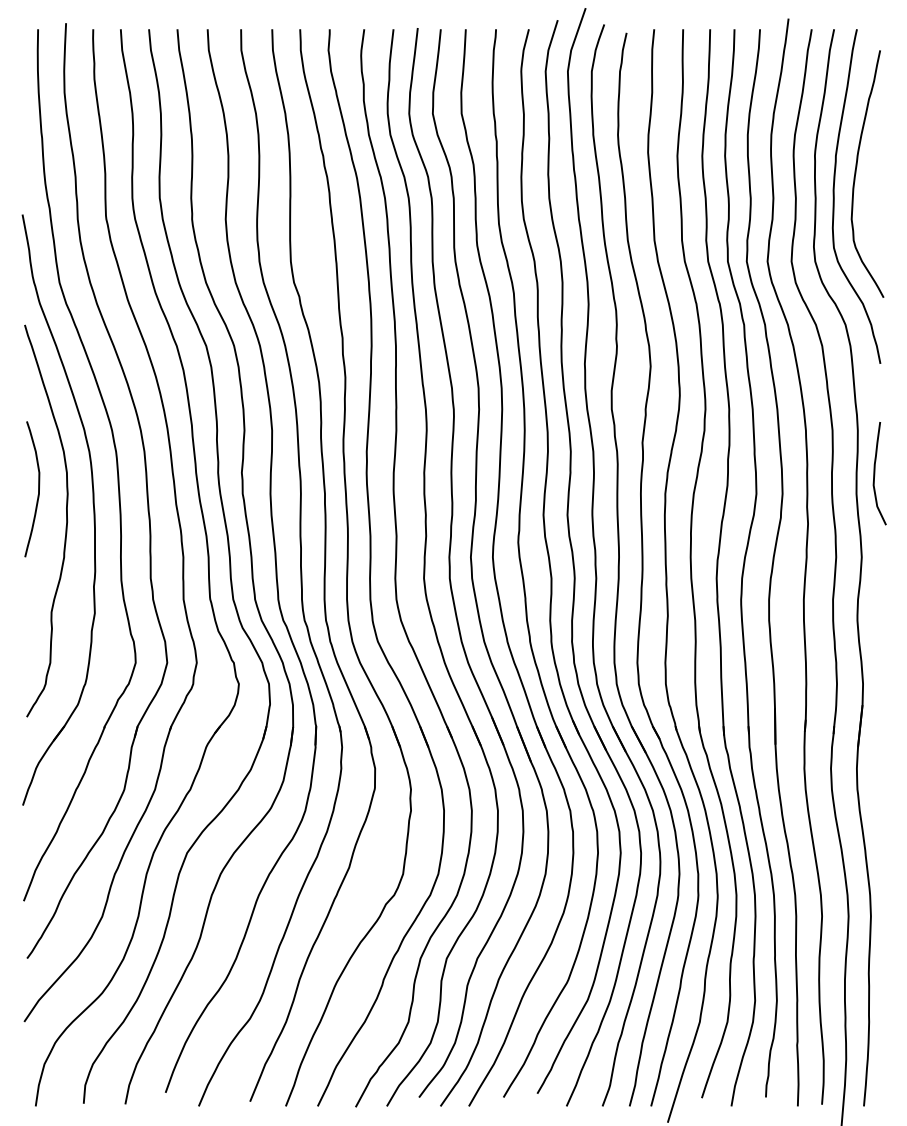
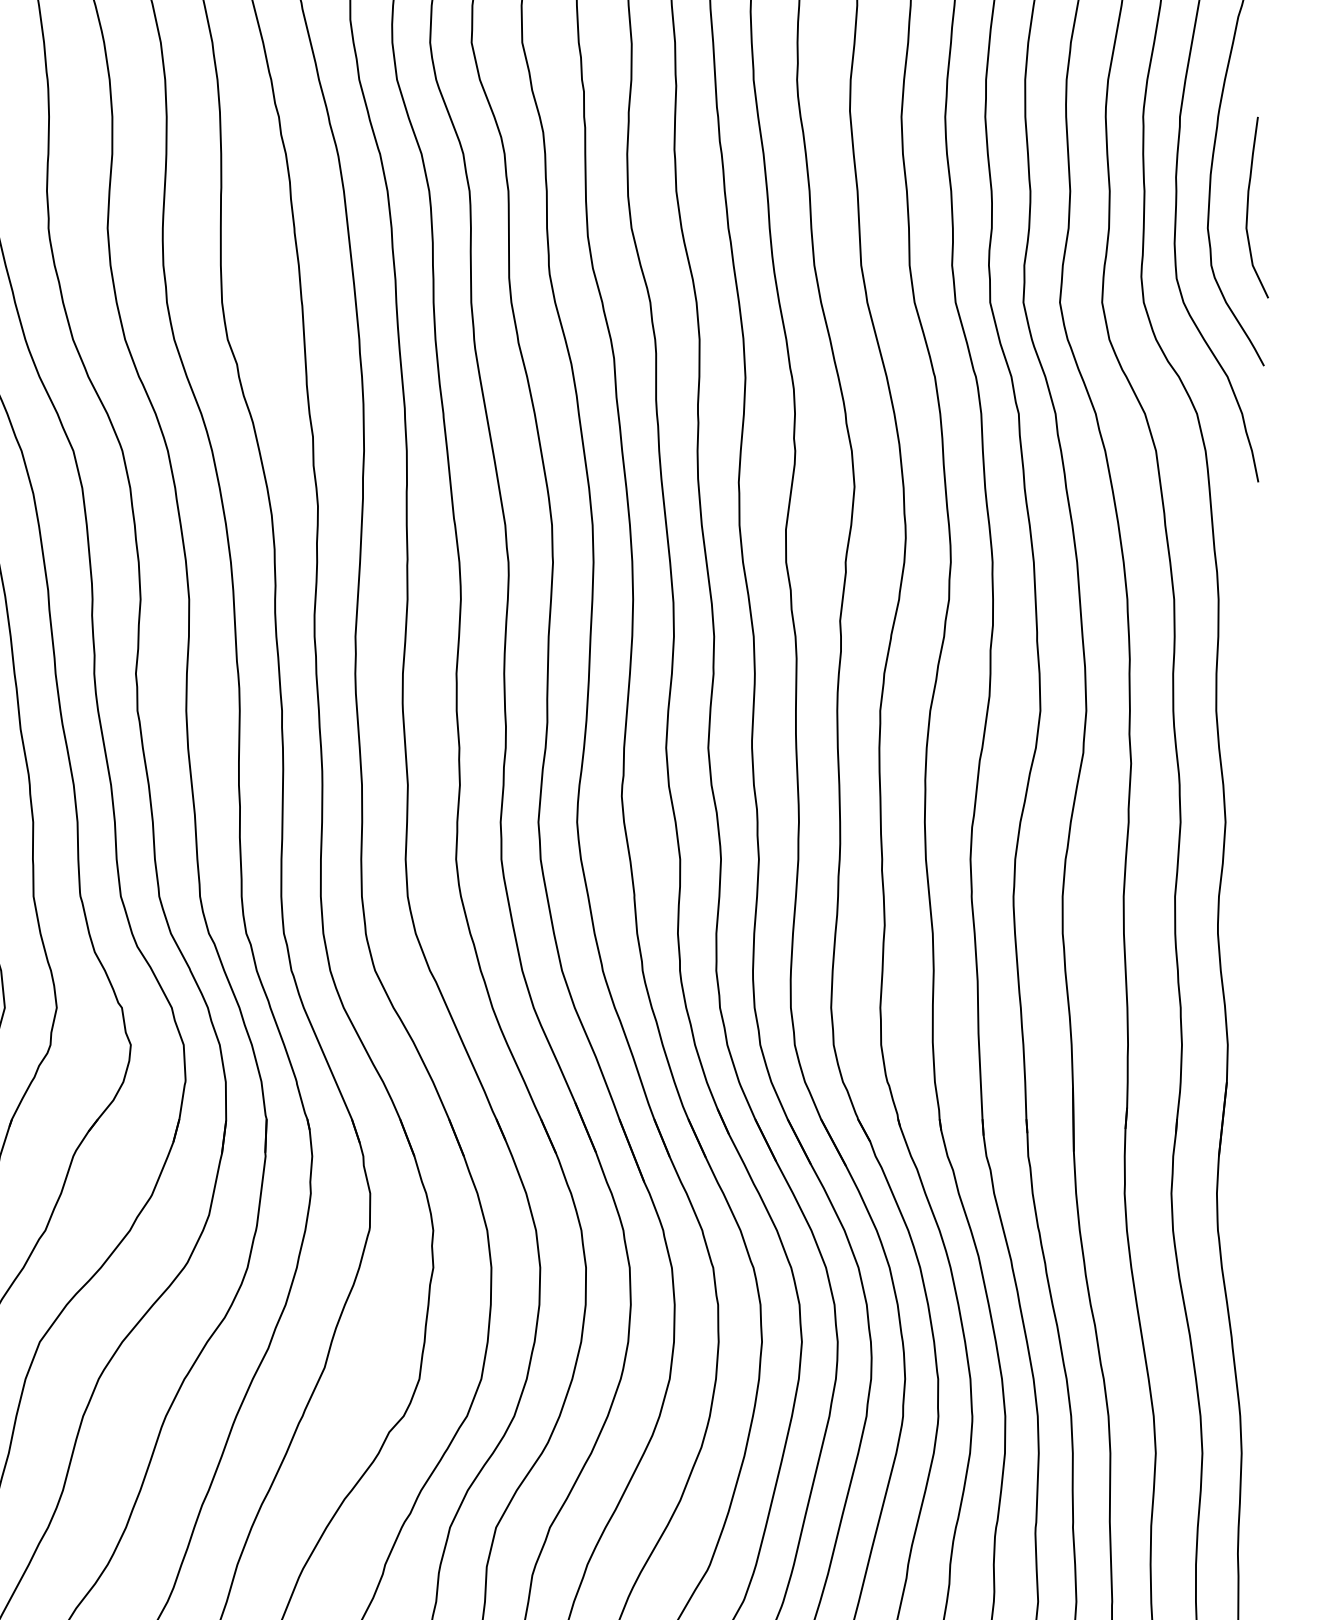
curve: (875, 473) -> (1249, 207), moved

